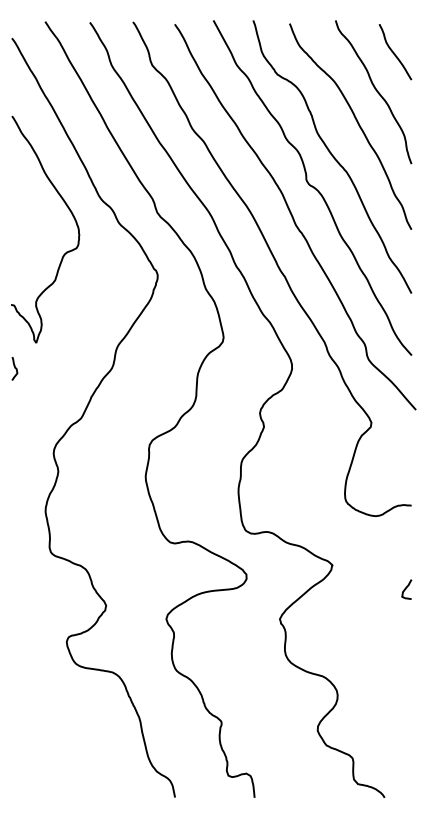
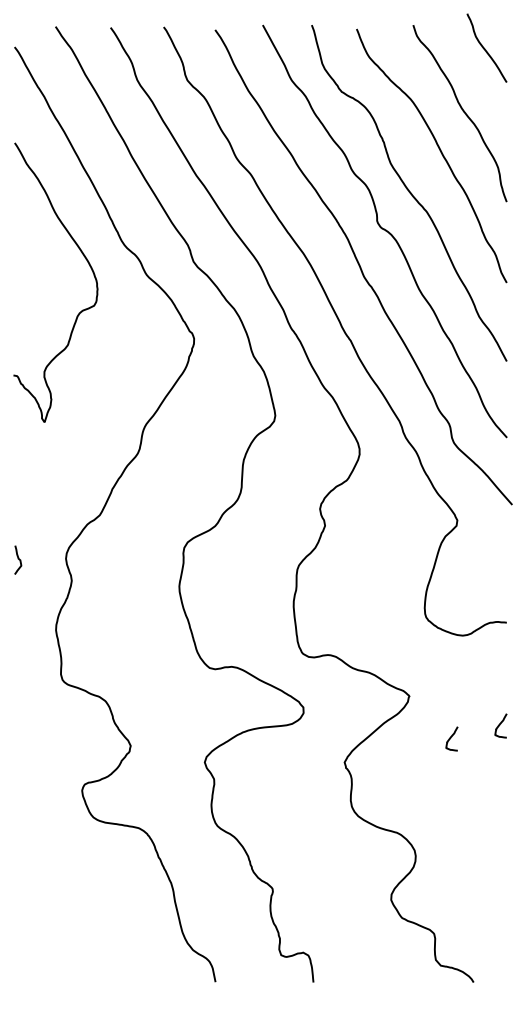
curve: (394, 52) -> (485, 48), moved
curve: (15, 368) -> (18, 559), moved
curve: (366, 599) -> (451, 738), added

